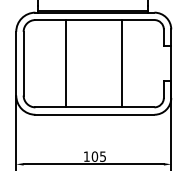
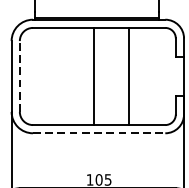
line: (23, 63) -> (19, 76), solid -> dashed
line: (65, 63) -> (94, 76), moved
line: (95, 114) -> (99, 132), solid -> dashed

